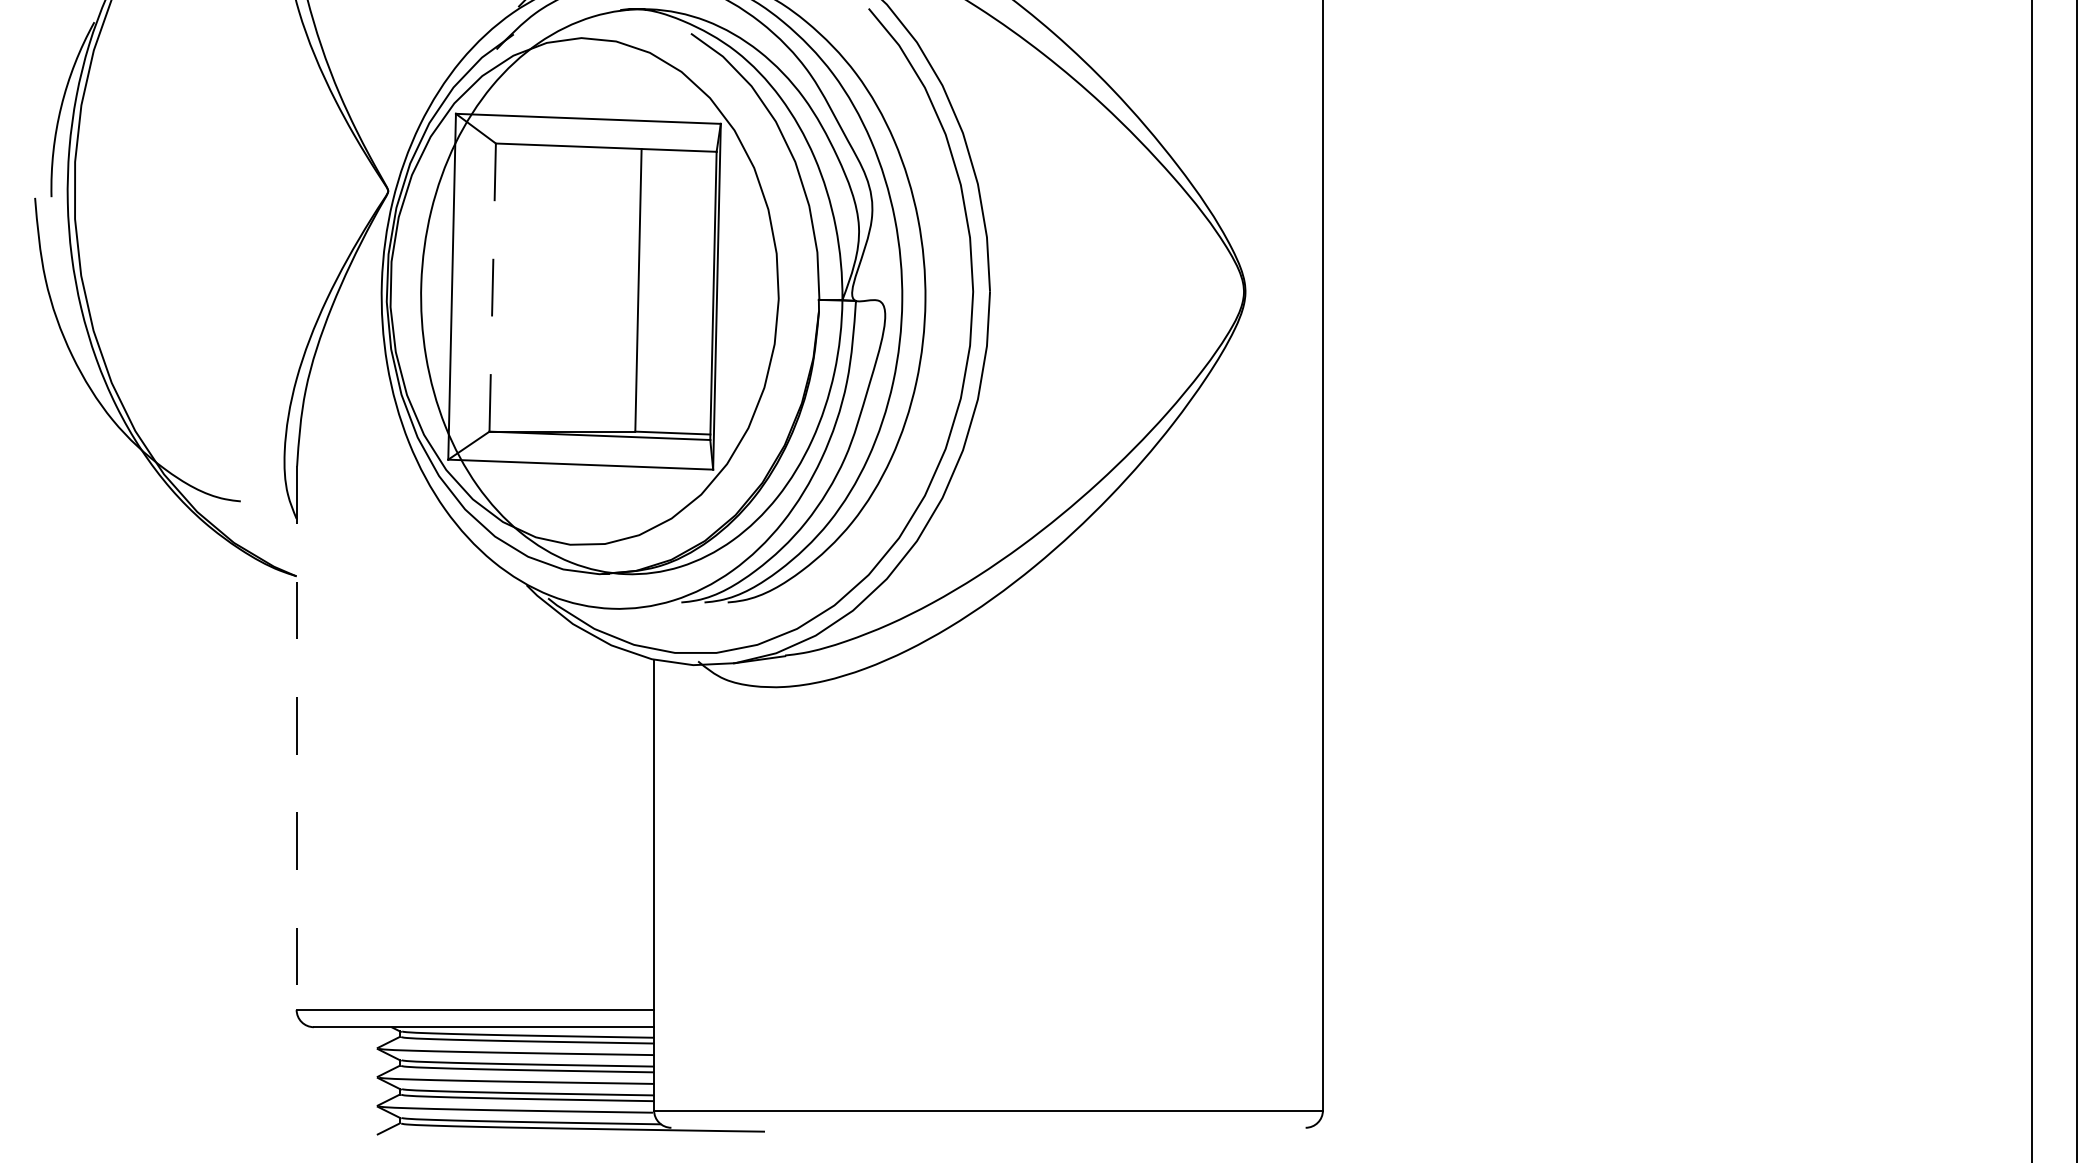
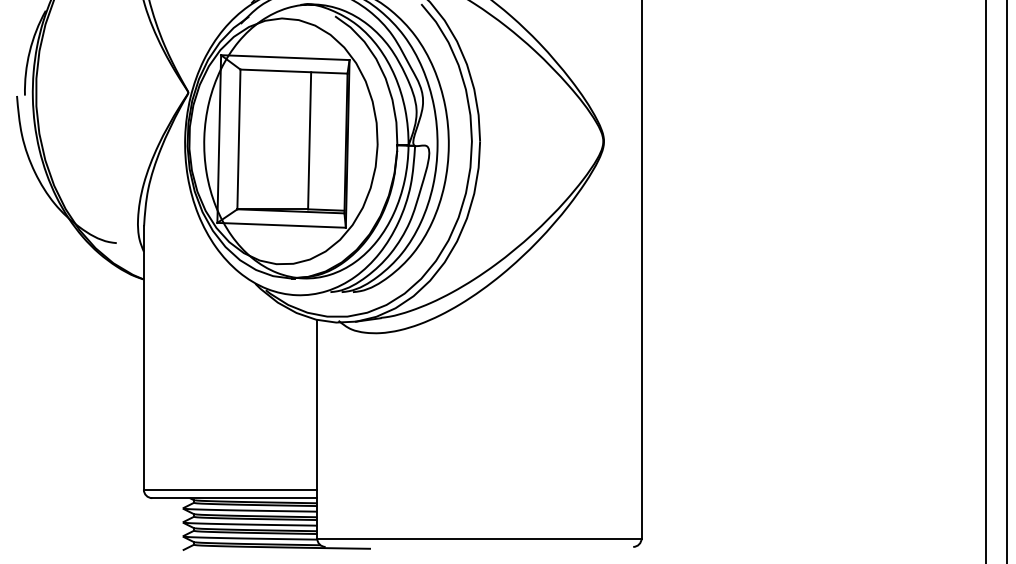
line: (491, 287) -> (238, 139), dashed -> solid
line: (295, 737) -> (143, 357), dashed -> solid

